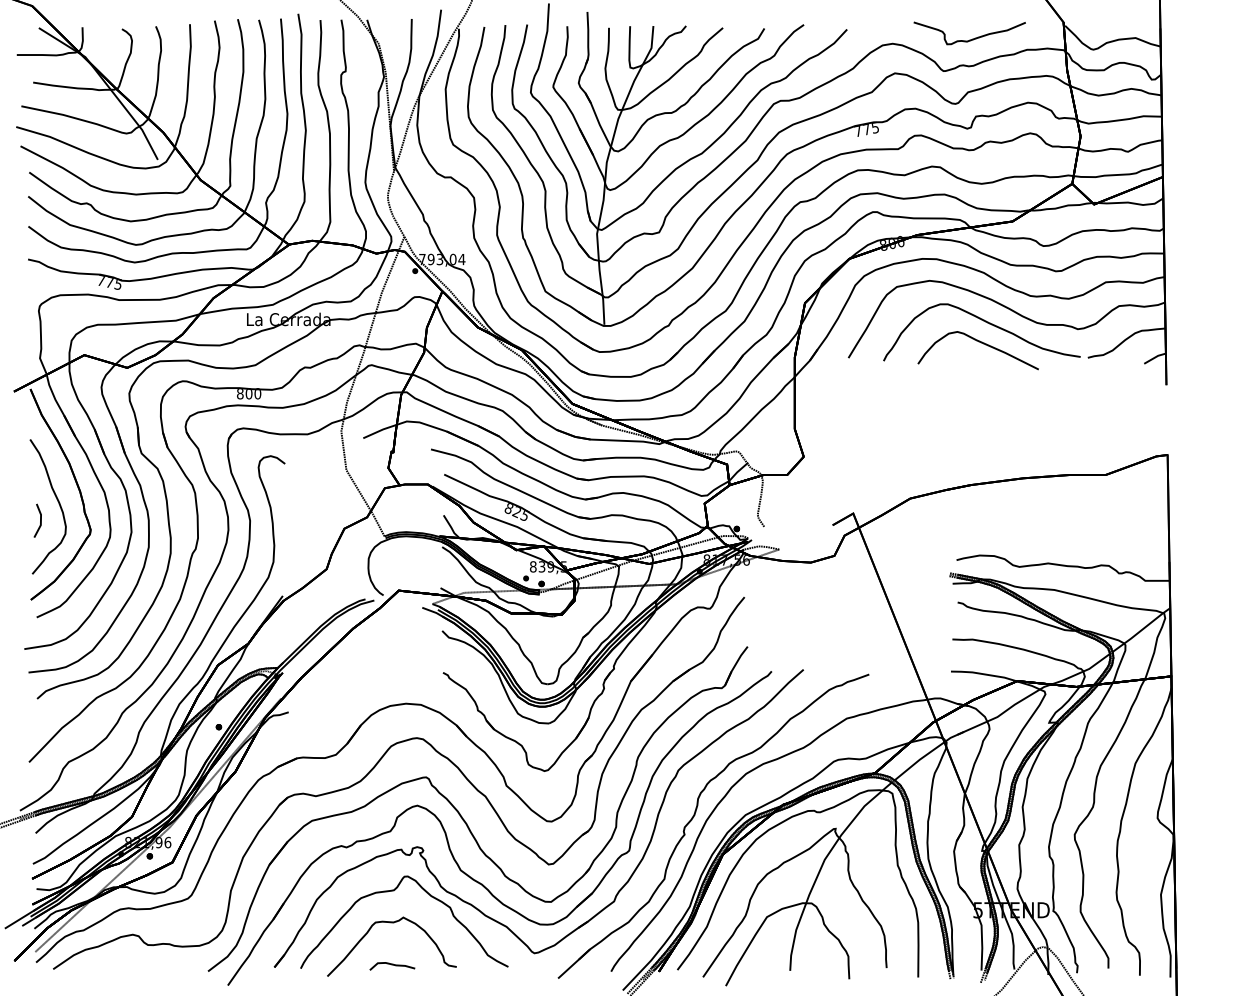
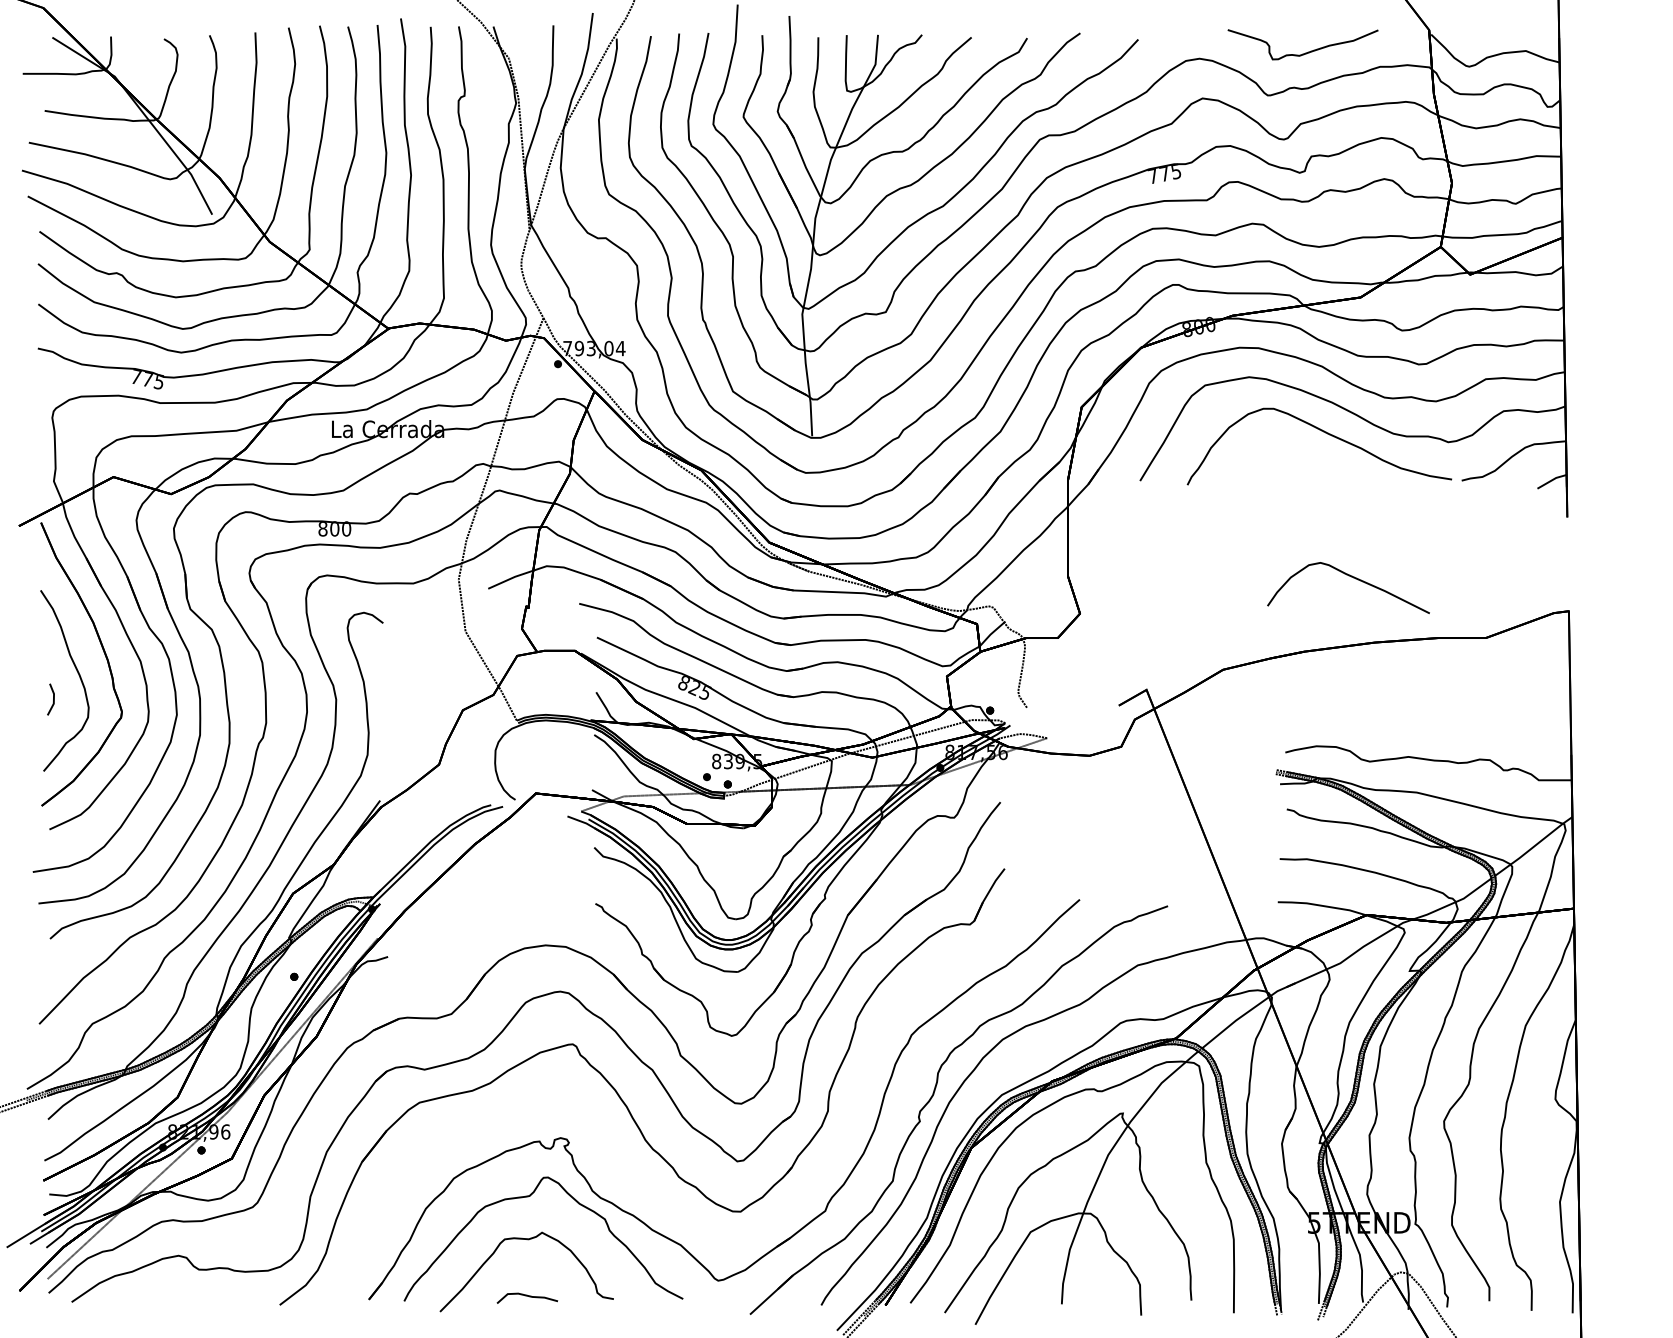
curve: (981, 343) -> (1353, 578), moved
part: (37, 520) -> (50, 699), size x0.7
part: (449, 842) -> (603, 1132), removed

